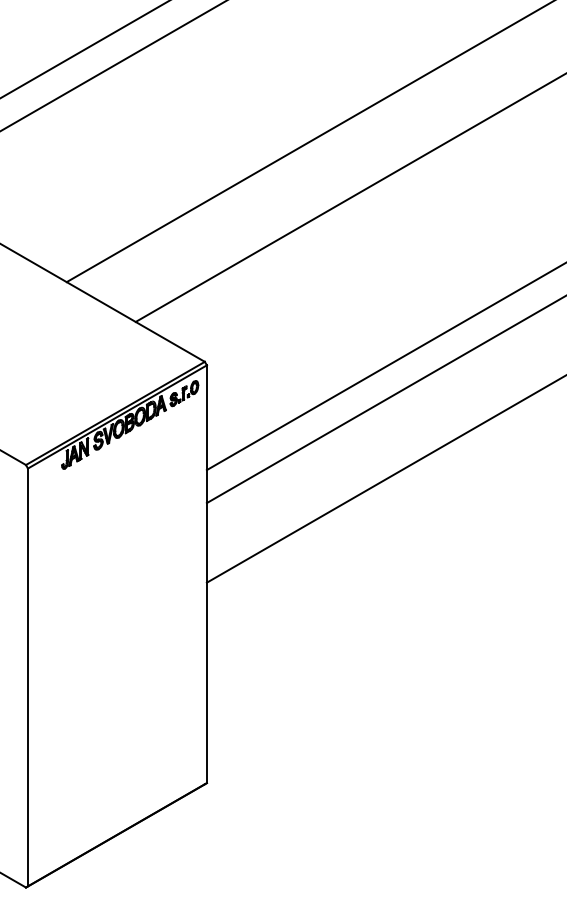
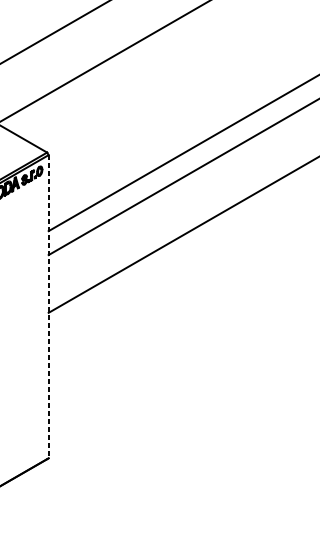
line: (206, 574) -> (48, 306), solid -> dashed

